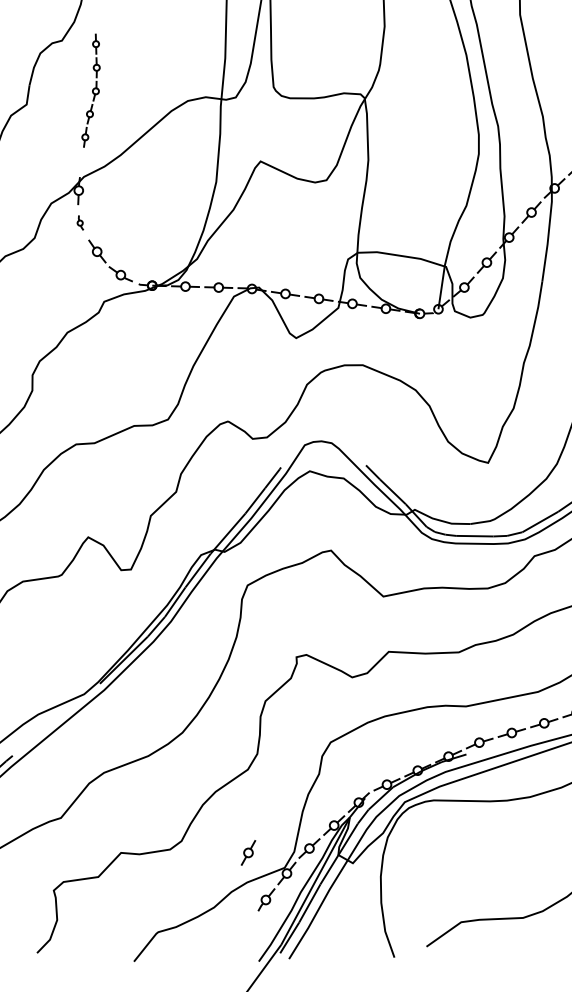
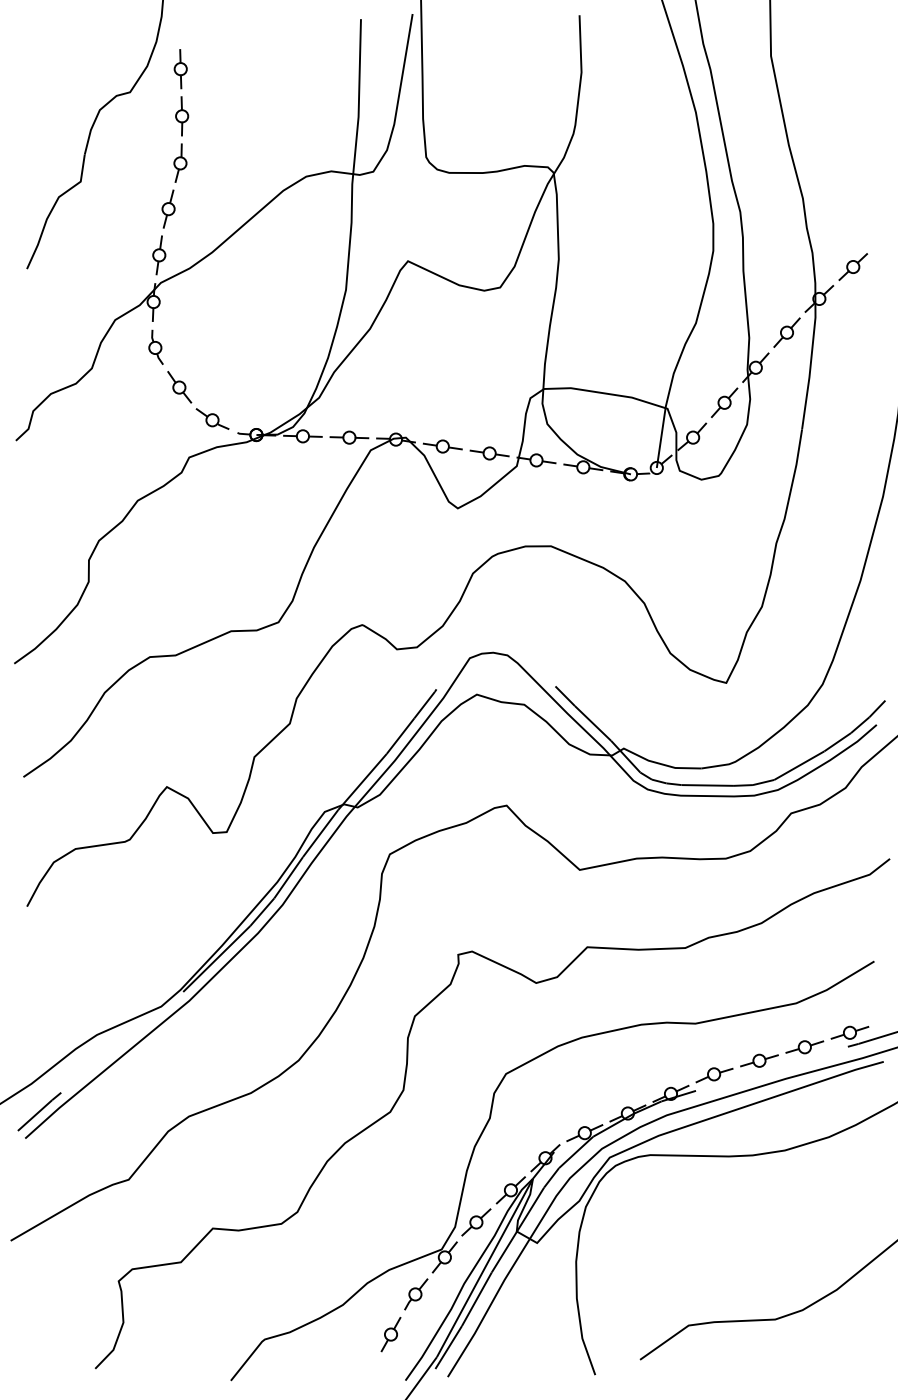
part: (90, 90) -> (170, 162), size x1.43
part: (80, 222) -> (155, 346), size x1.67
part: (248, 852) -> (390, 1334), moved

